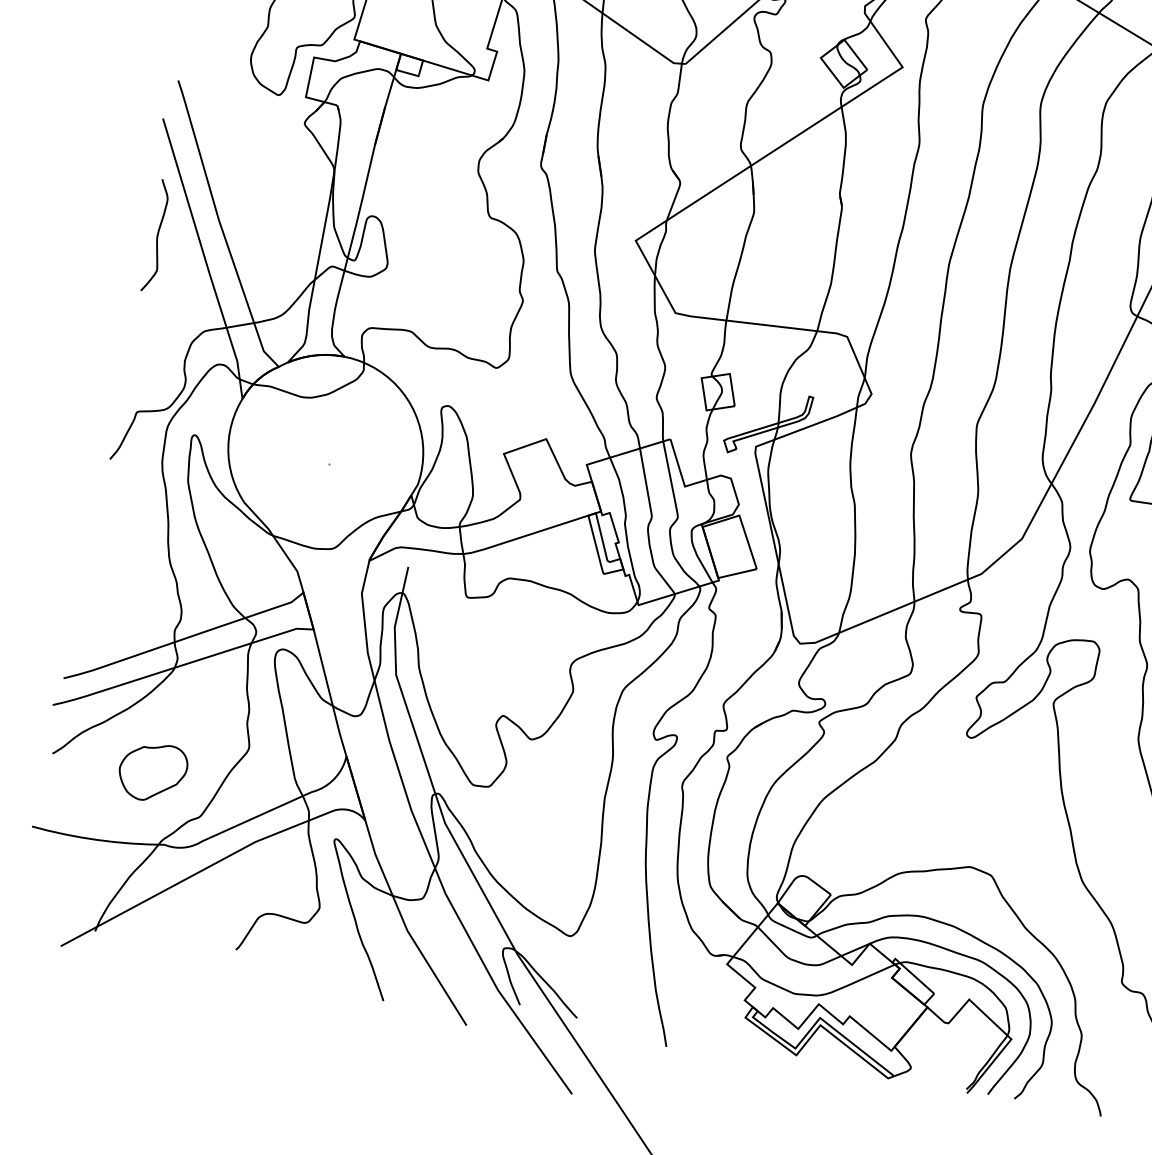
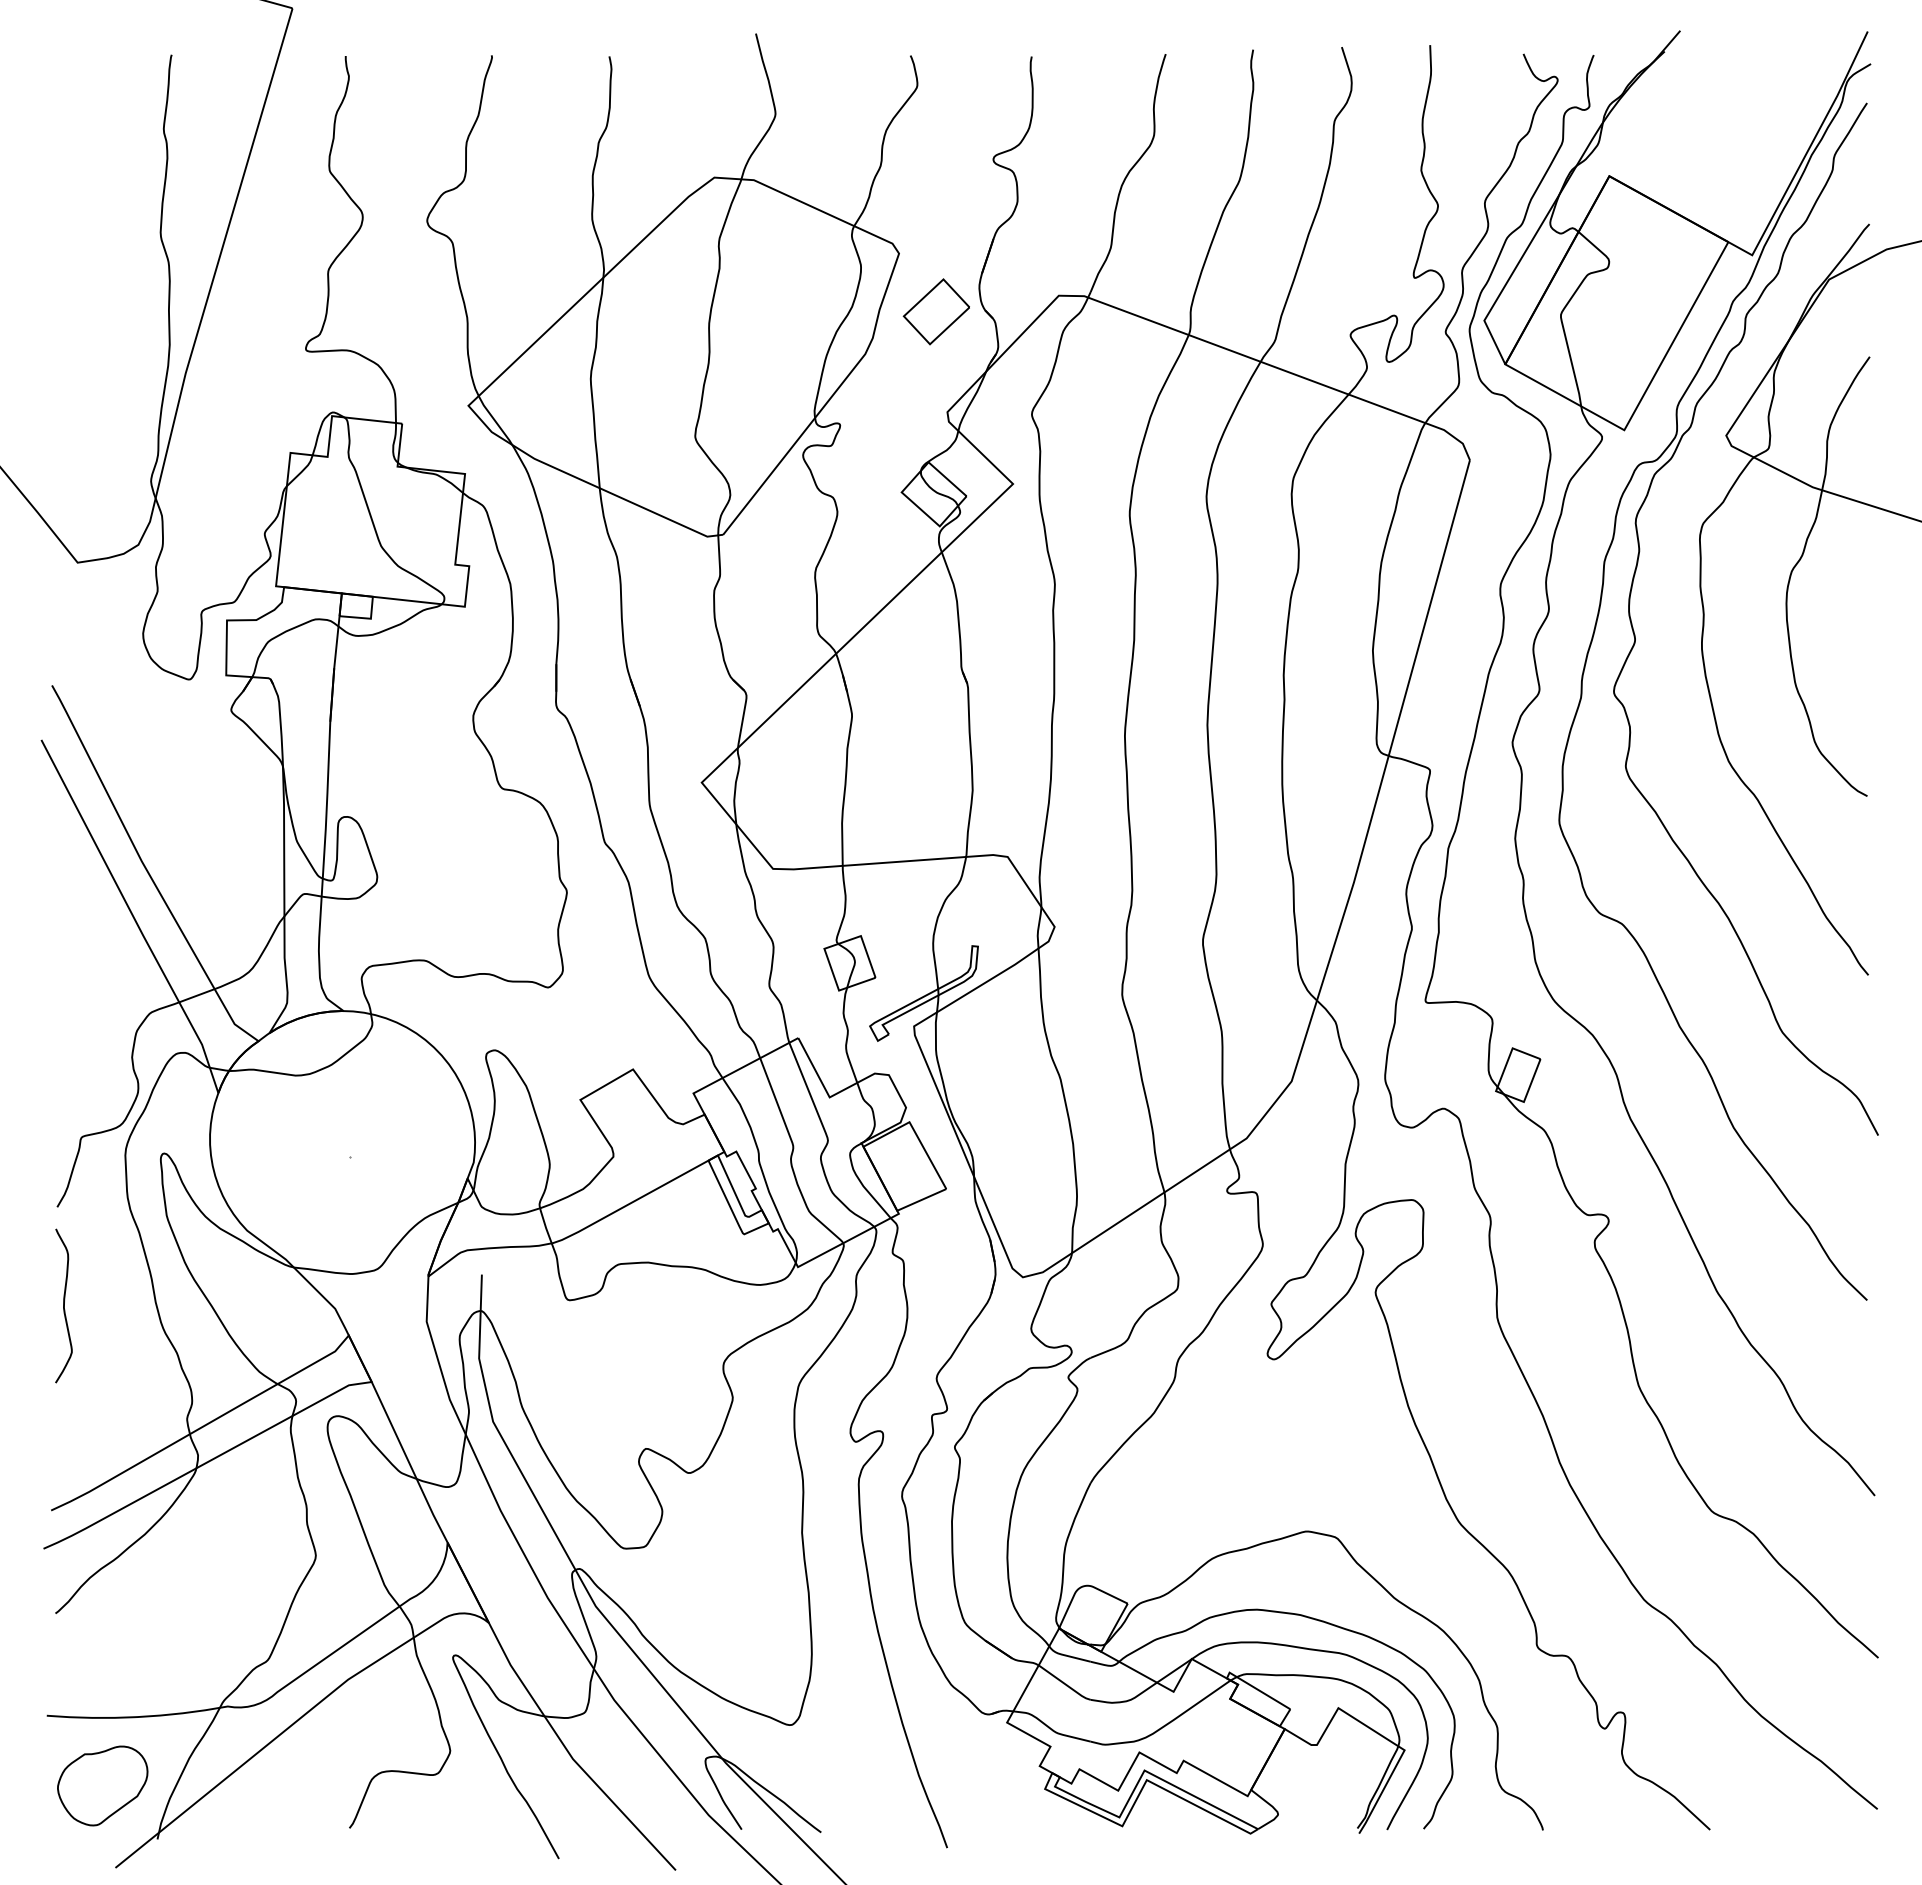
curve: (157, 235) -> (63, 1305), moved
part: (152, 771) -> (102, 1785), moved

